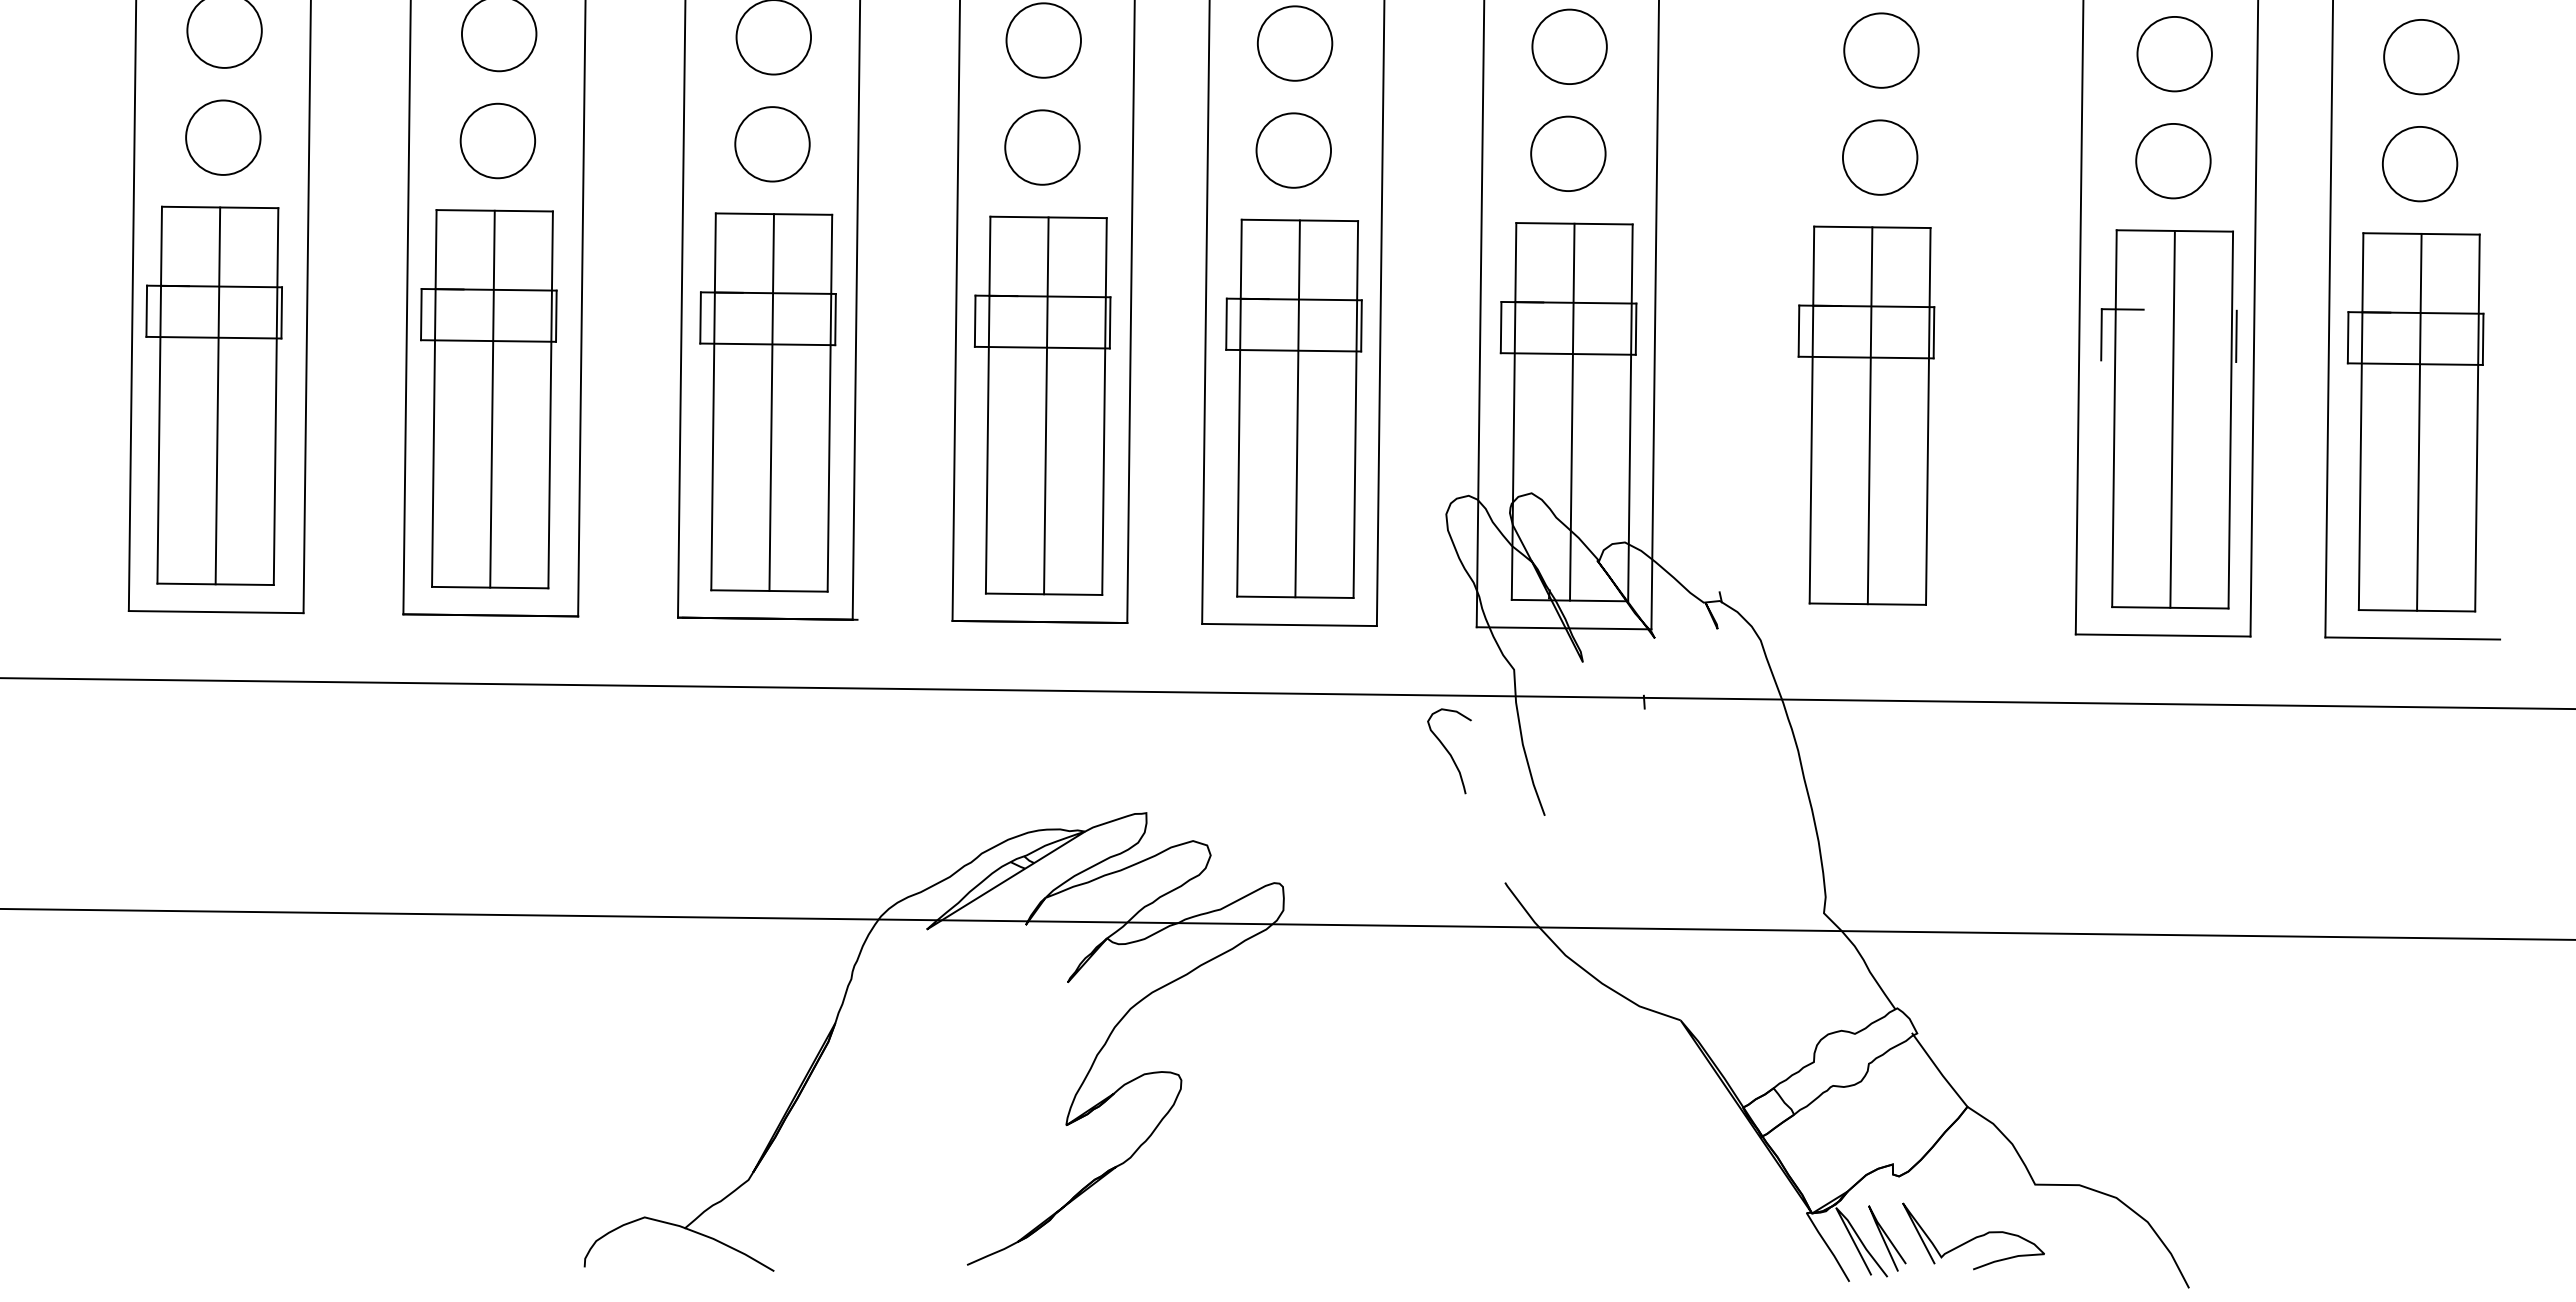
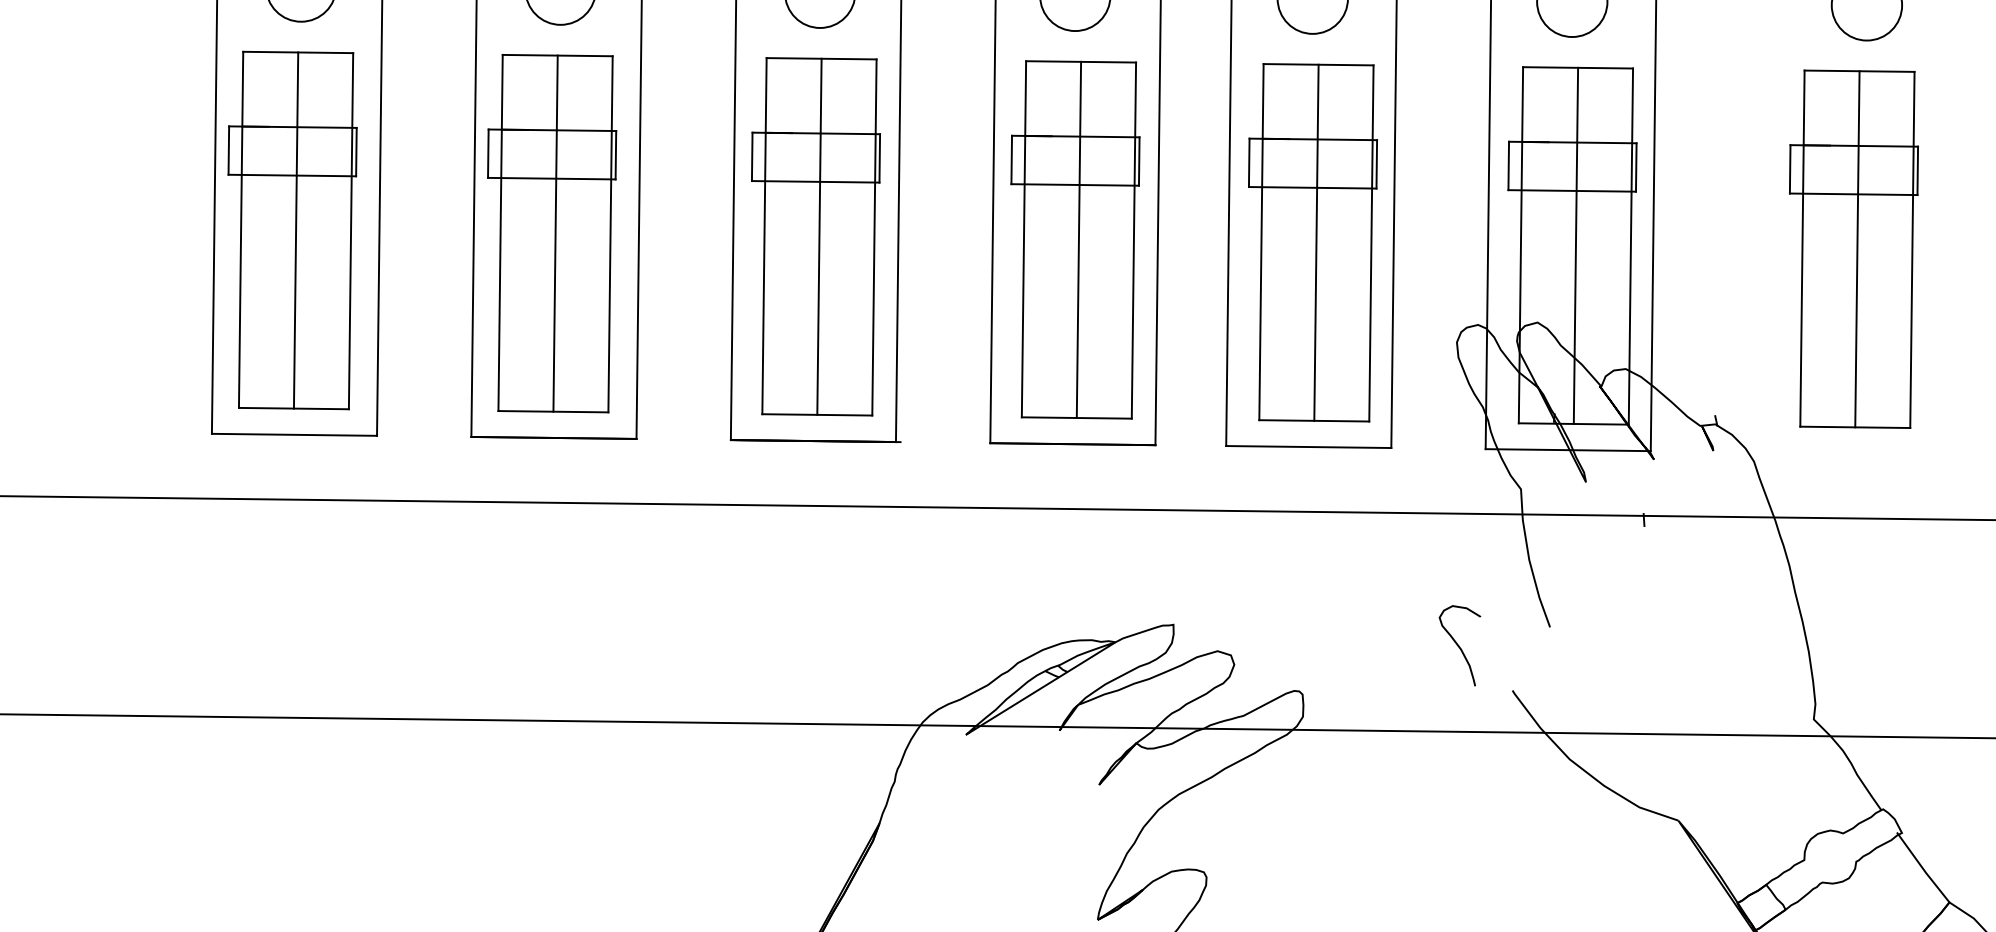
curve: (1449, 751) -> (1459, 645), moved

